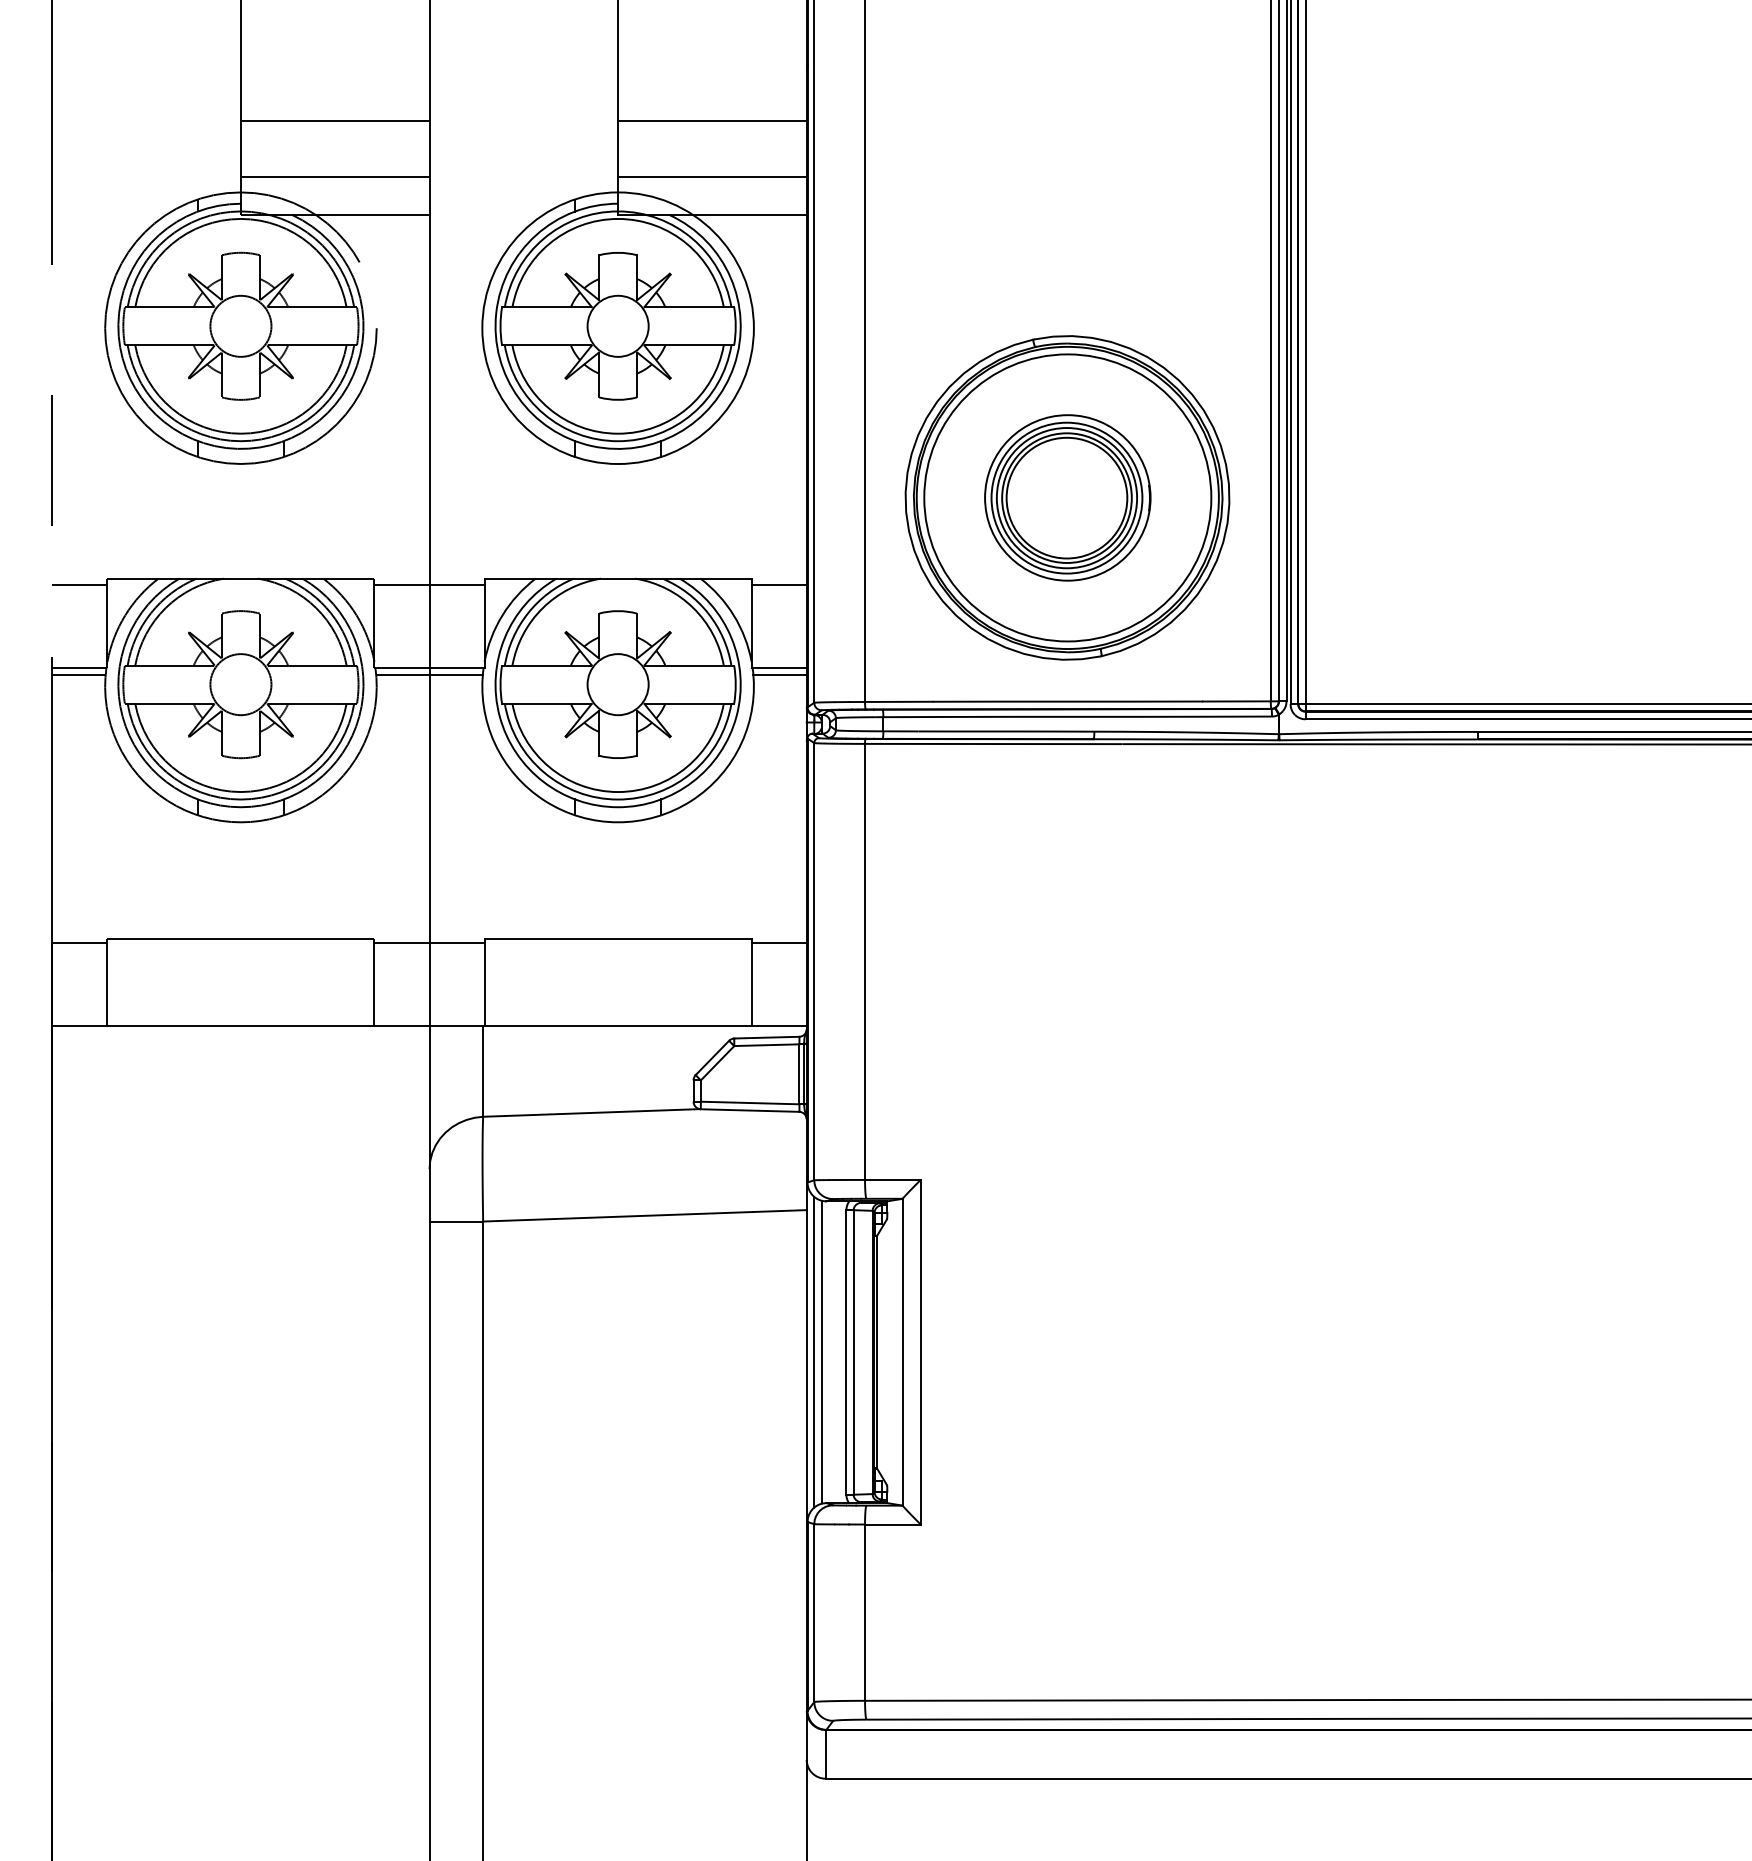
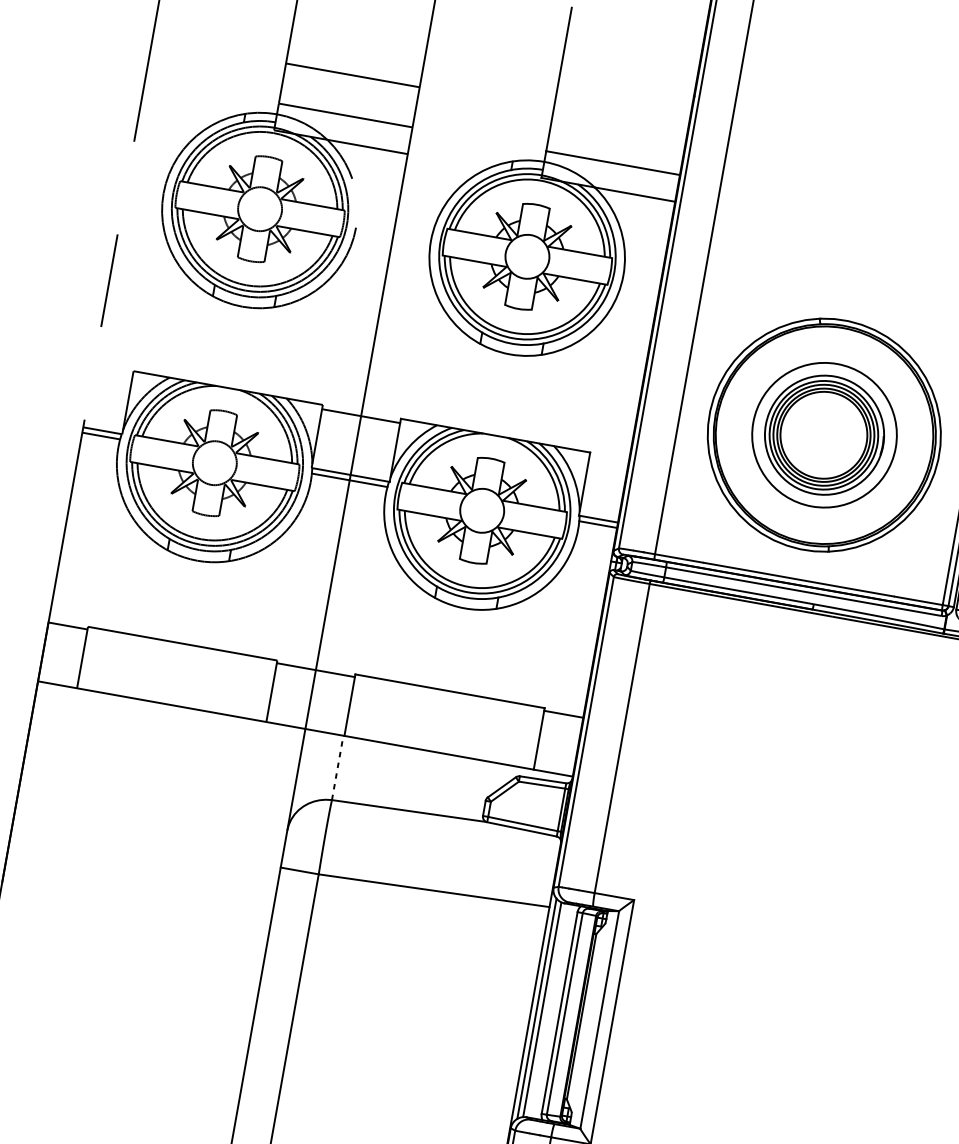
line: (712, 120) -> (620, 122), removed
circle: (1067, 497) -> (824, 434), size x0.7
line: (79, 584) -> (113, 371), removed
line: (778, 584) -> (608, 460), removed
line: (483, 1070) -> (338, 767), solid -> dashed

